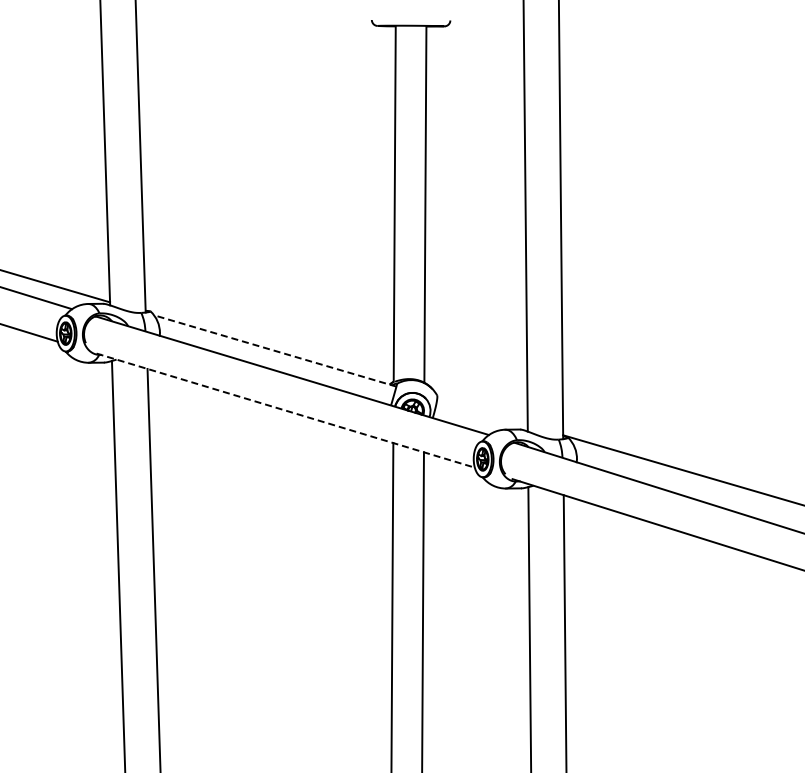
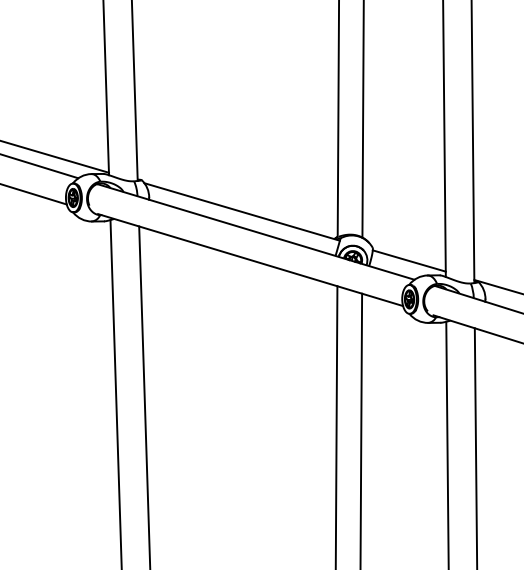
line: (274, 350) -> (241, 211), dashed -> solid
line: (285, 410) -> (250, 259), dashed -> solid
line: (482, 411) -> (409, 260), added

